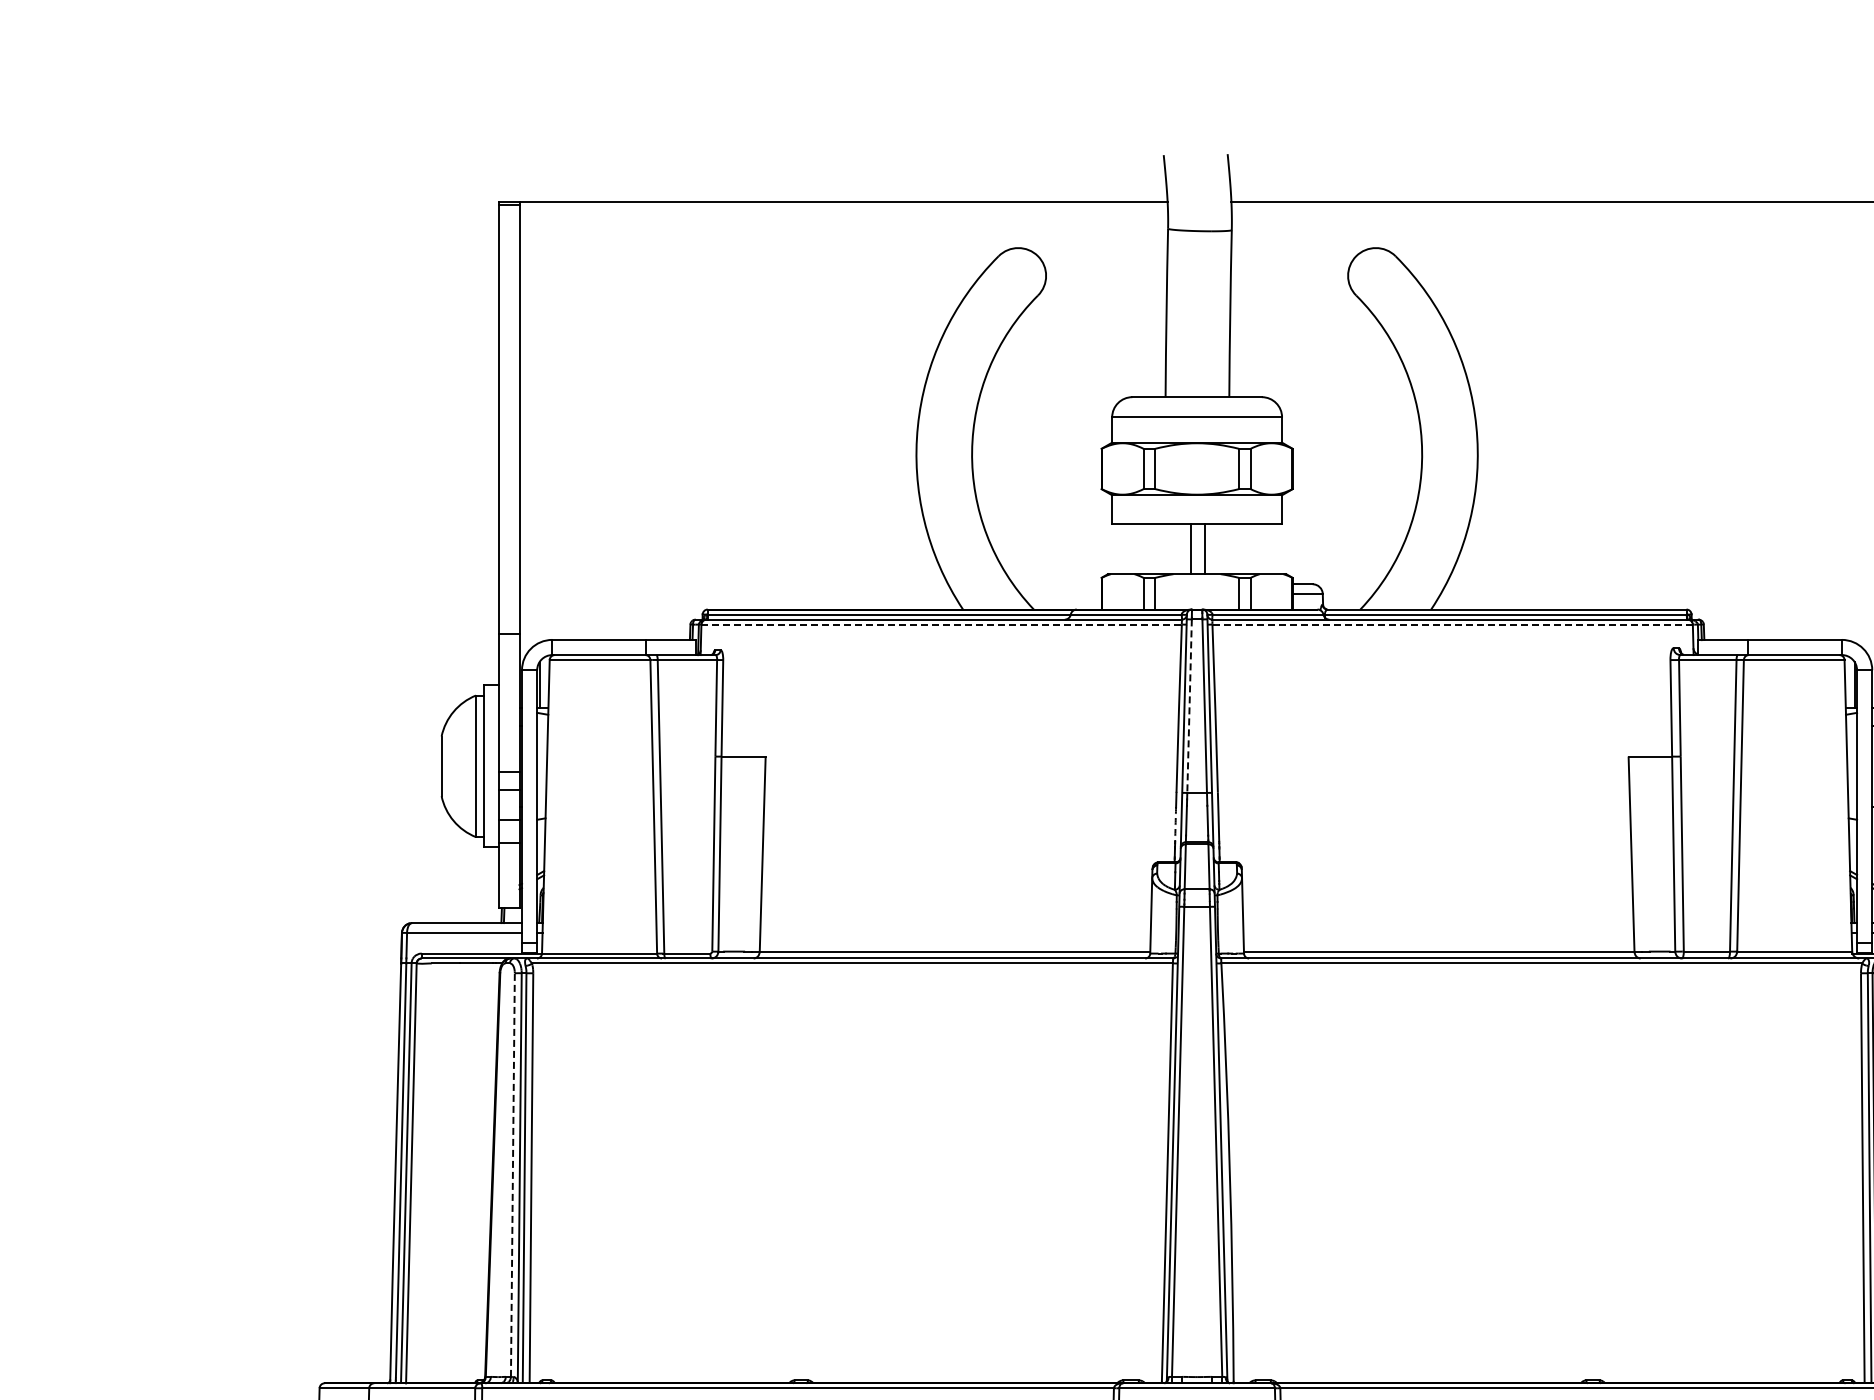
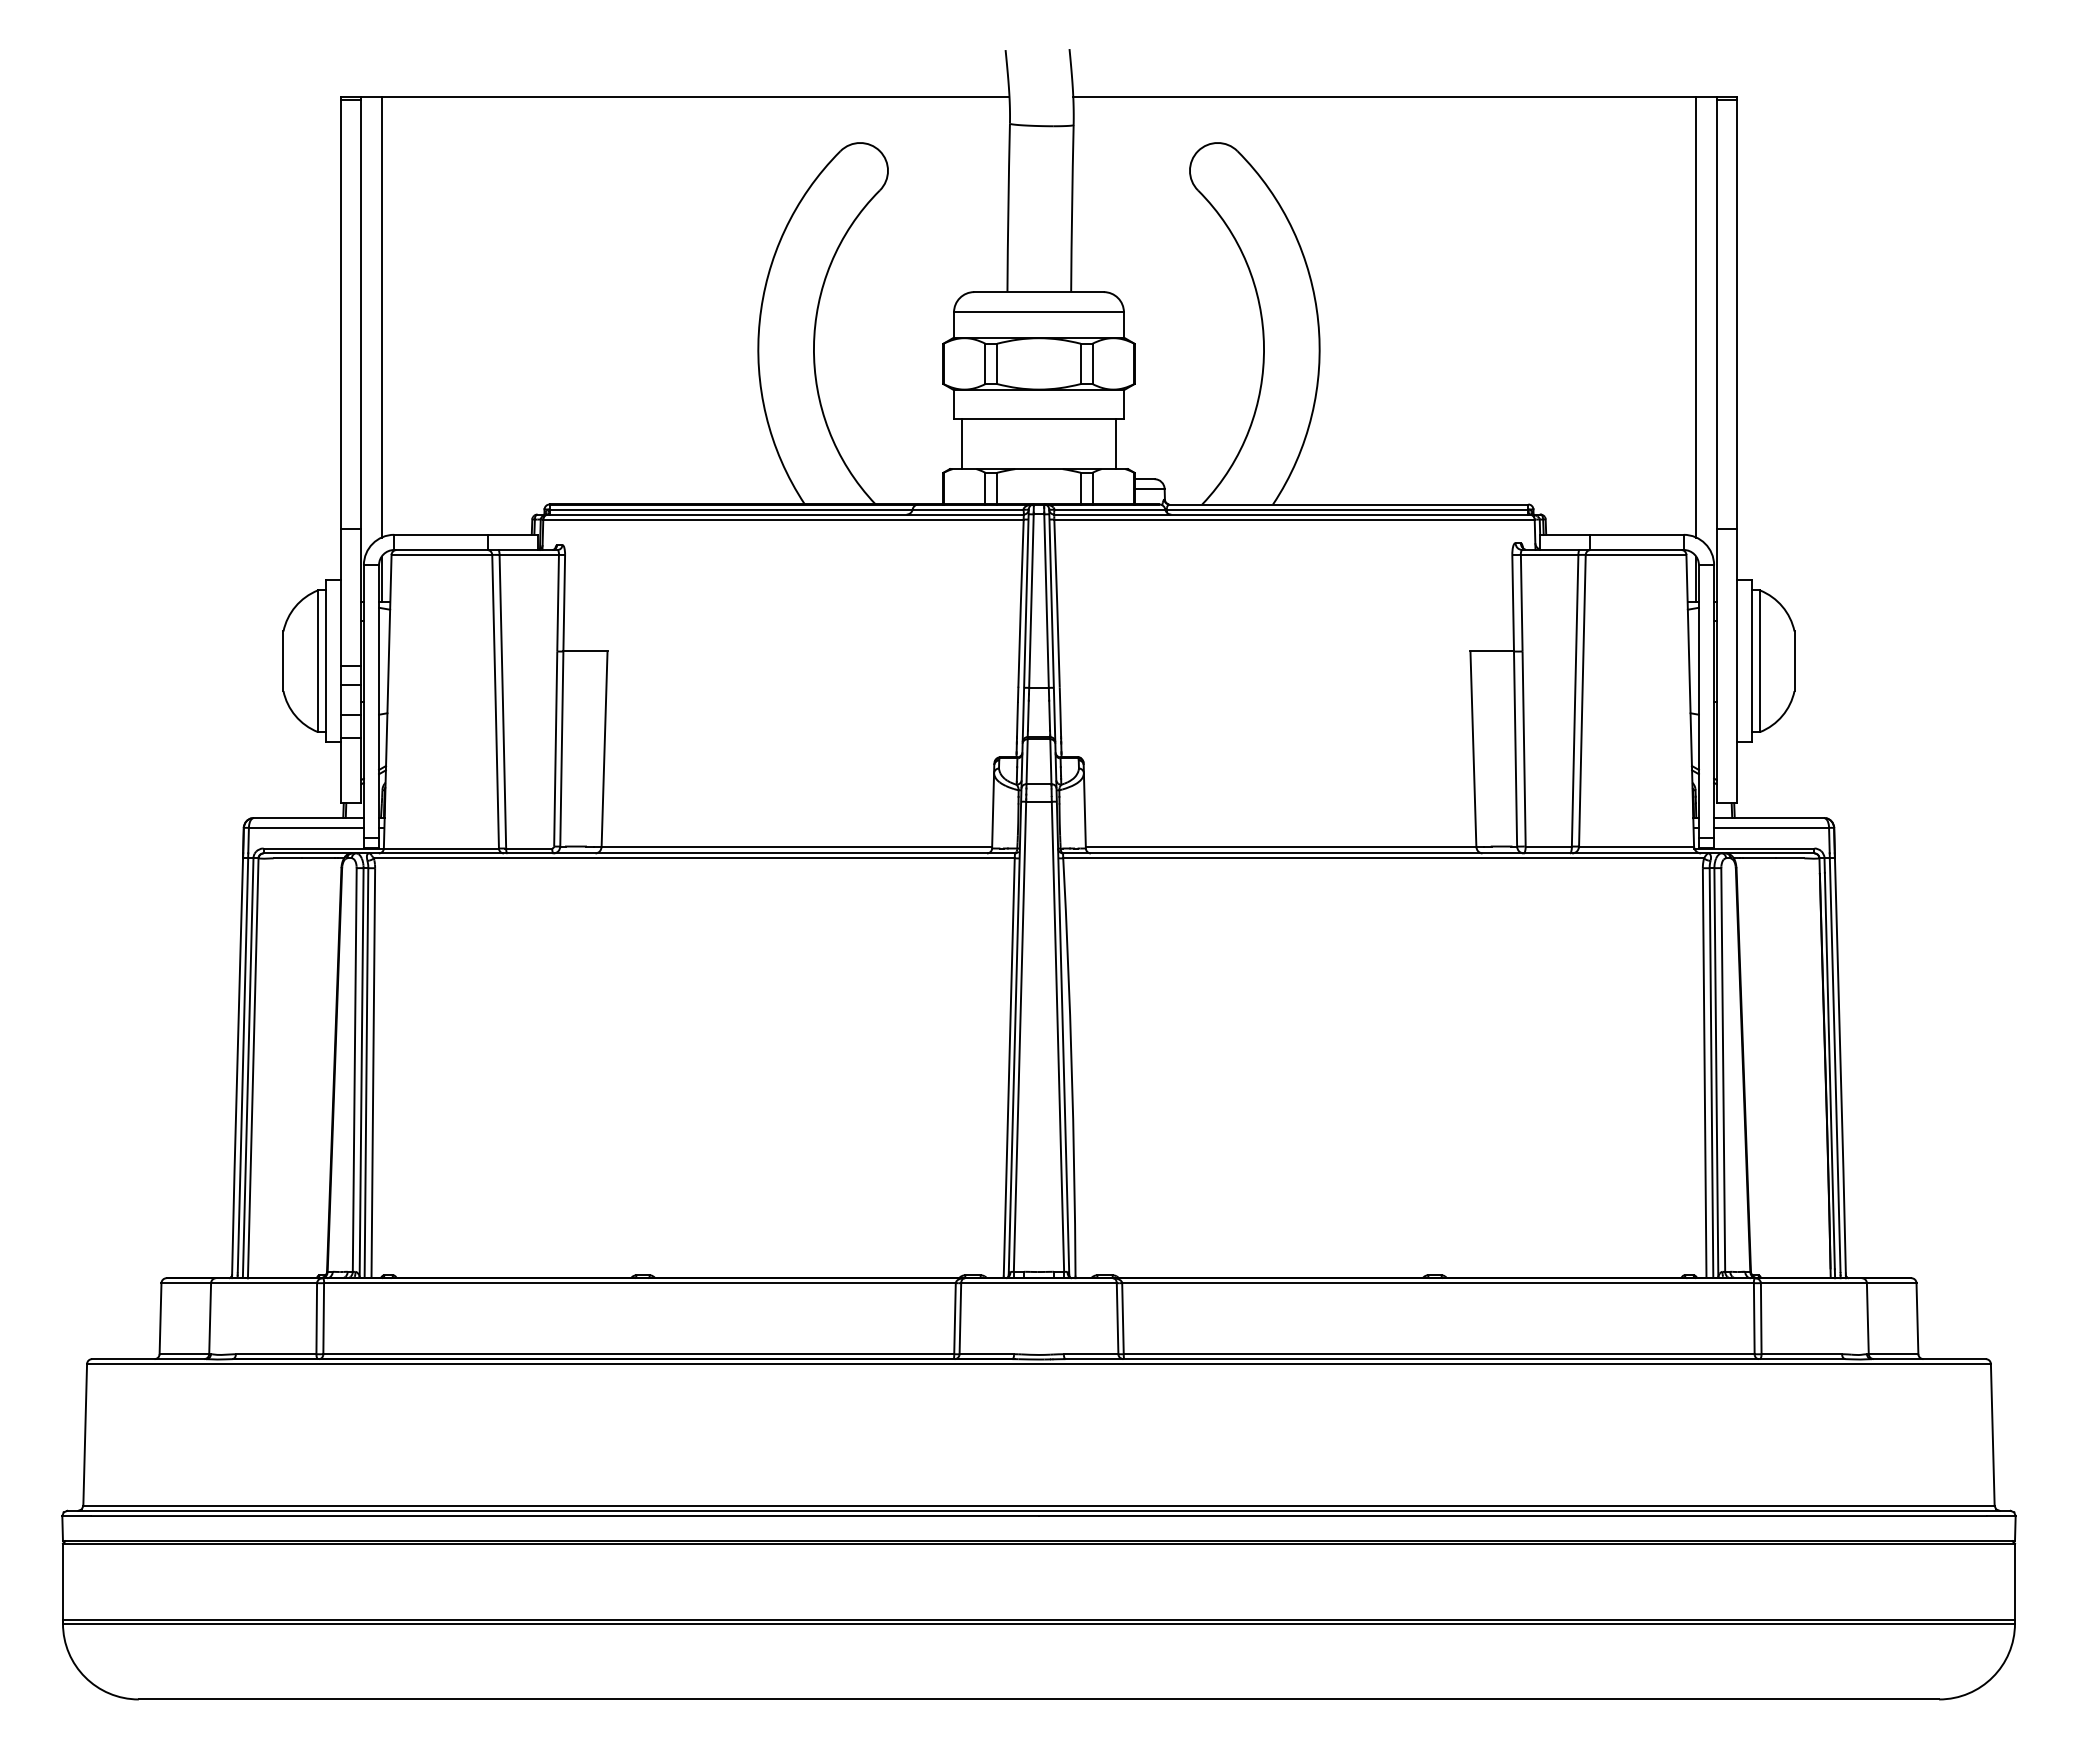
line: (539, 421) -> (381, 316), added
line: (1854, 421) -> (1696, 316), added
line: (1191, 548) -> (962, 443), moved
line: (1204, 548) -> (1115, 443), moved
line: (941, 624) -> (783, 519), dashed -> solid
line: (1453, 624) -> (1295, 519), dashed -> solid
line: (1189, 706) -> (1031, 601), dashed -> solid
arc: (1175, 824) -> (1017, 719), dashed -> solid
line: (512, 1175) -> (354, 1070), dashed -> solid

